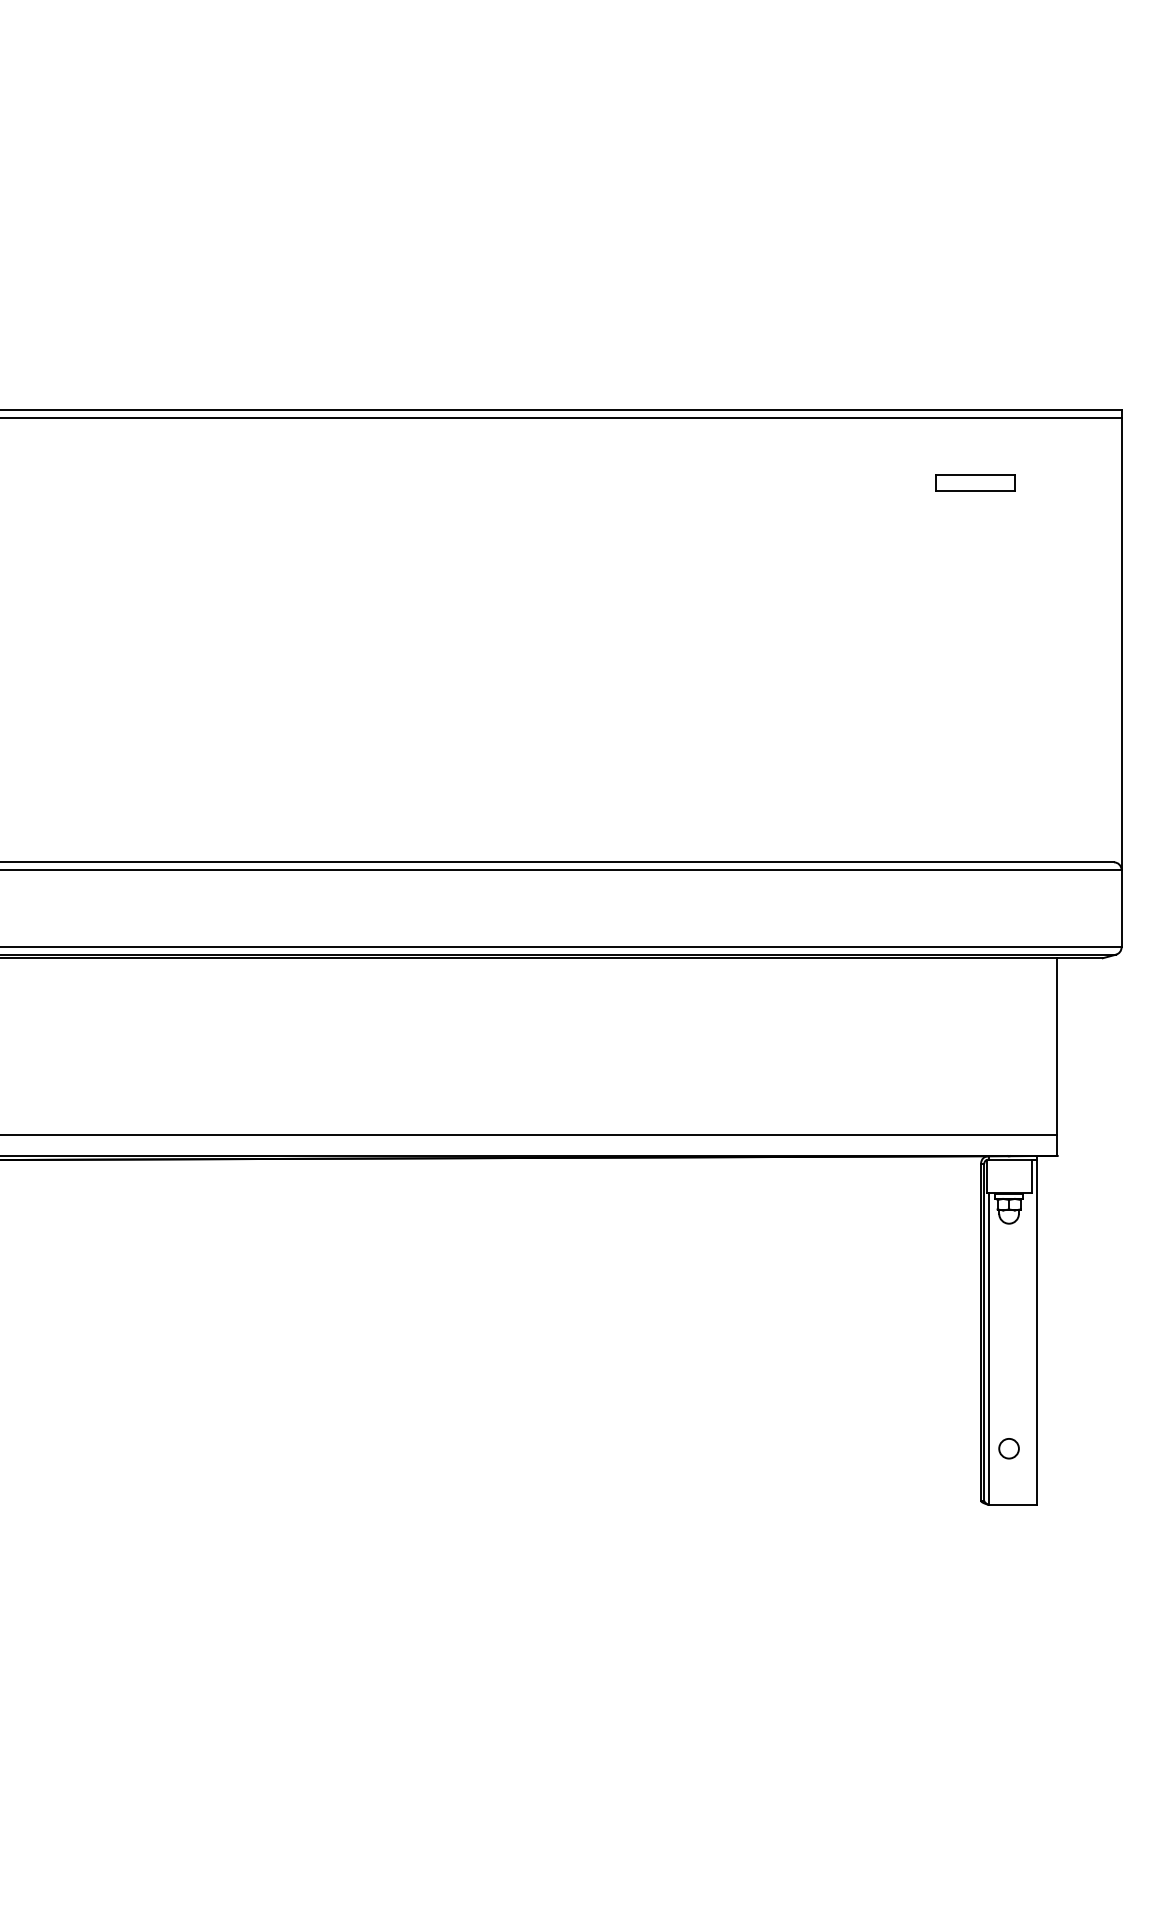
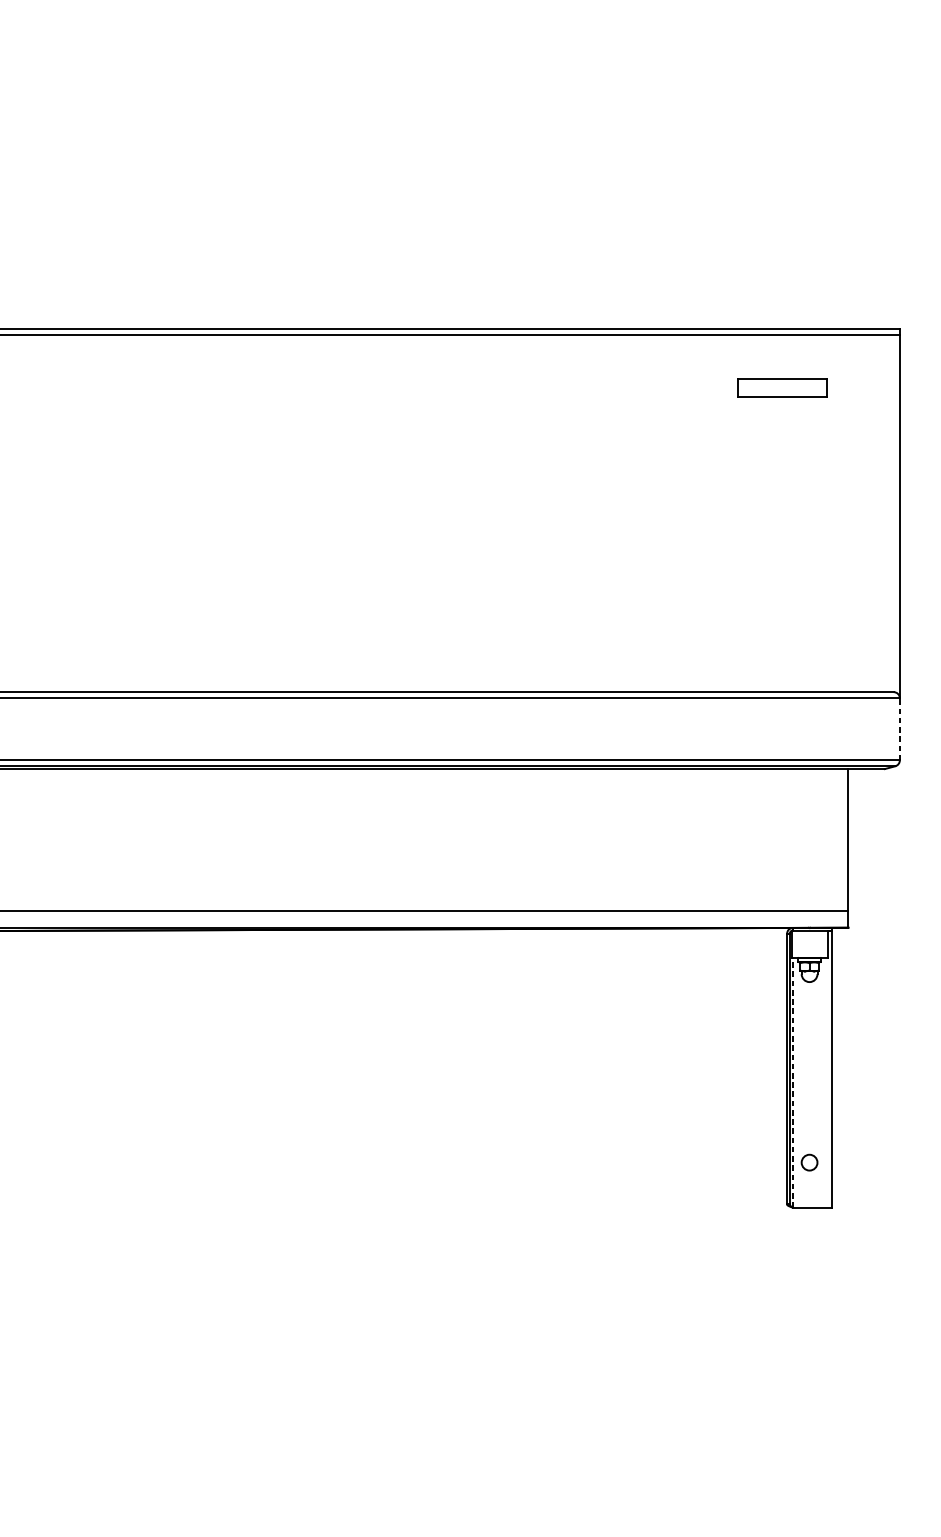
part: (975, 482) -> (782, 387), size x1.4
line: (1121, 908) -> (899, 729), solid -> dashed
line: (988, 1349) -> (793, 1083), solid -> dashed

